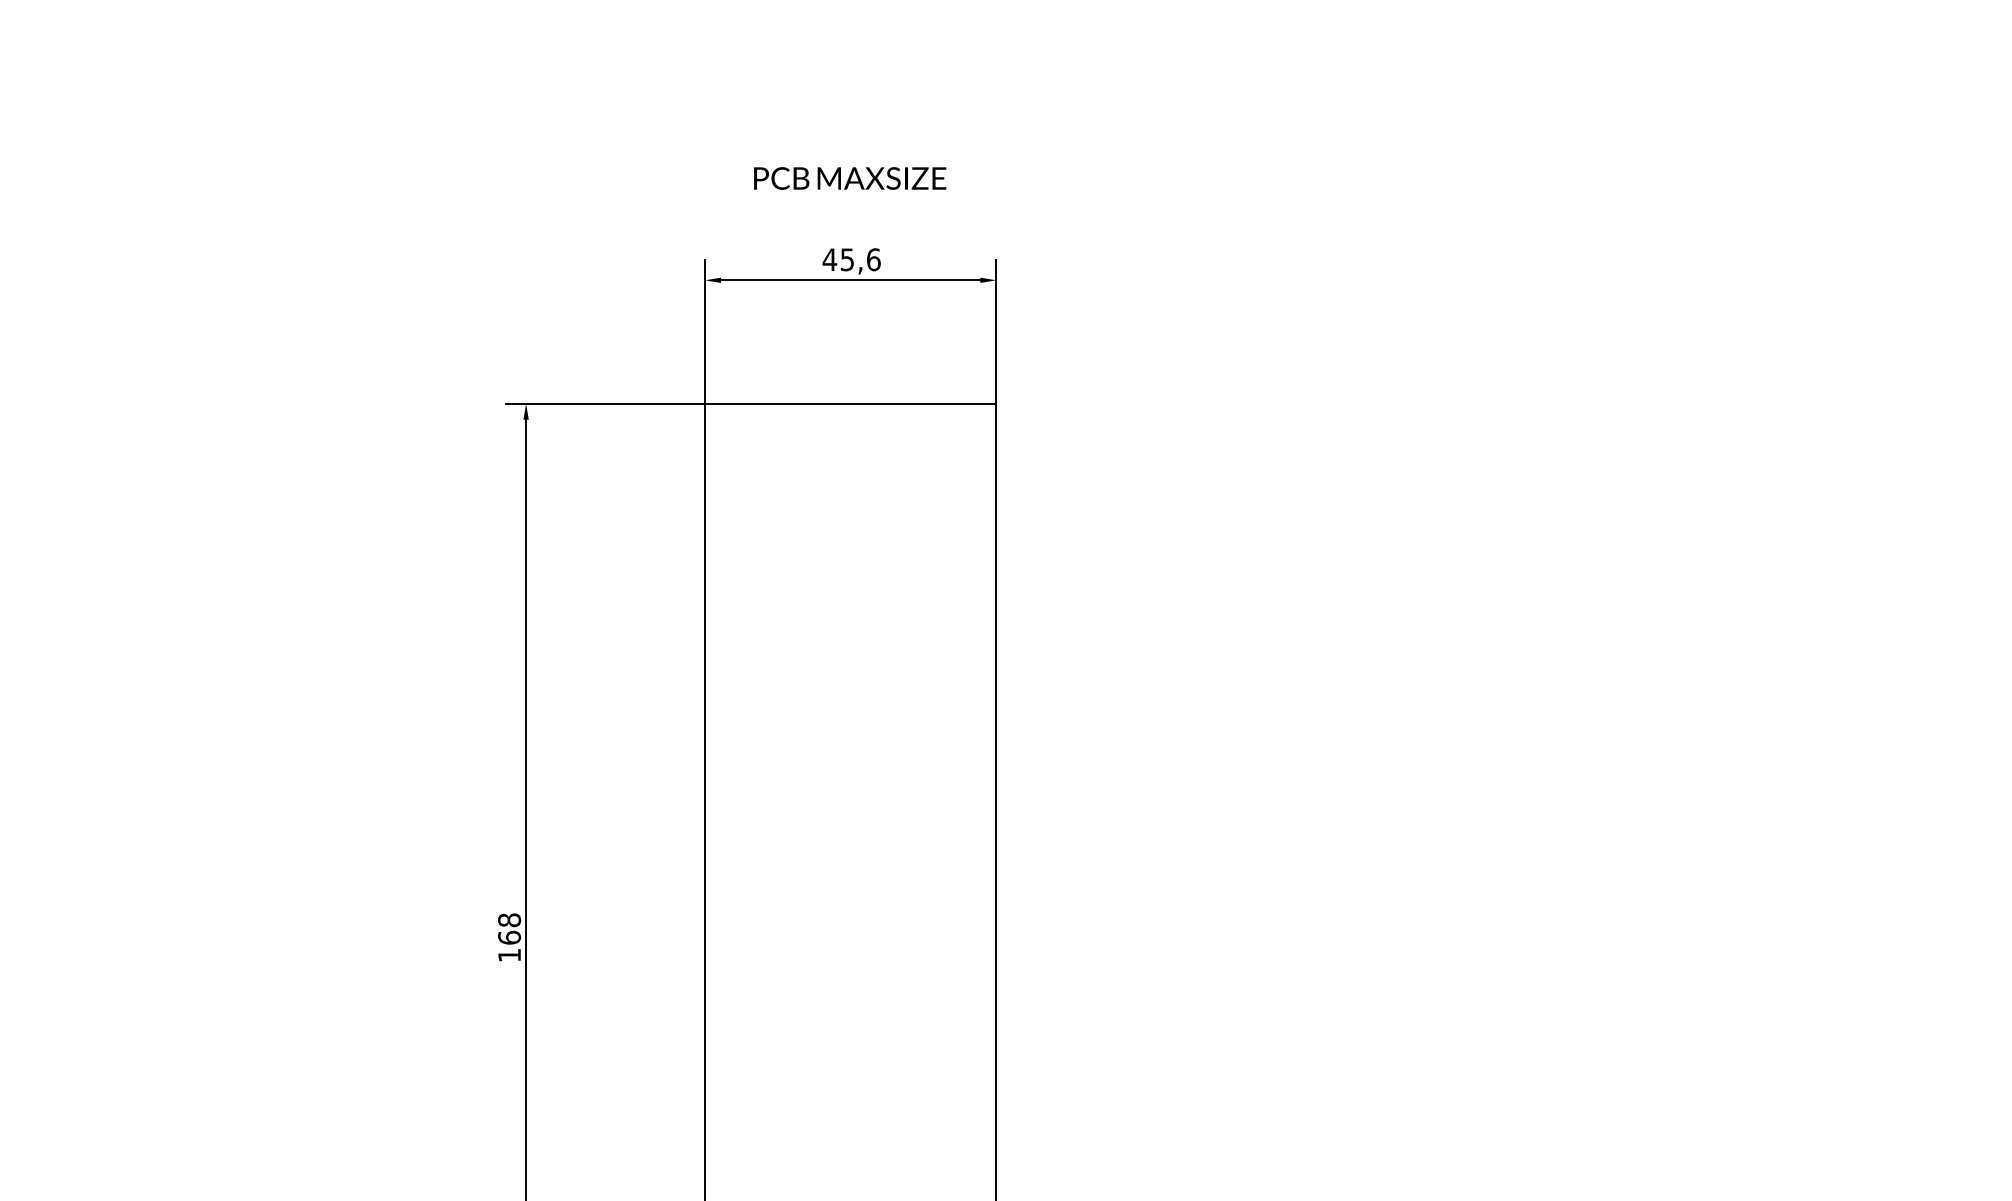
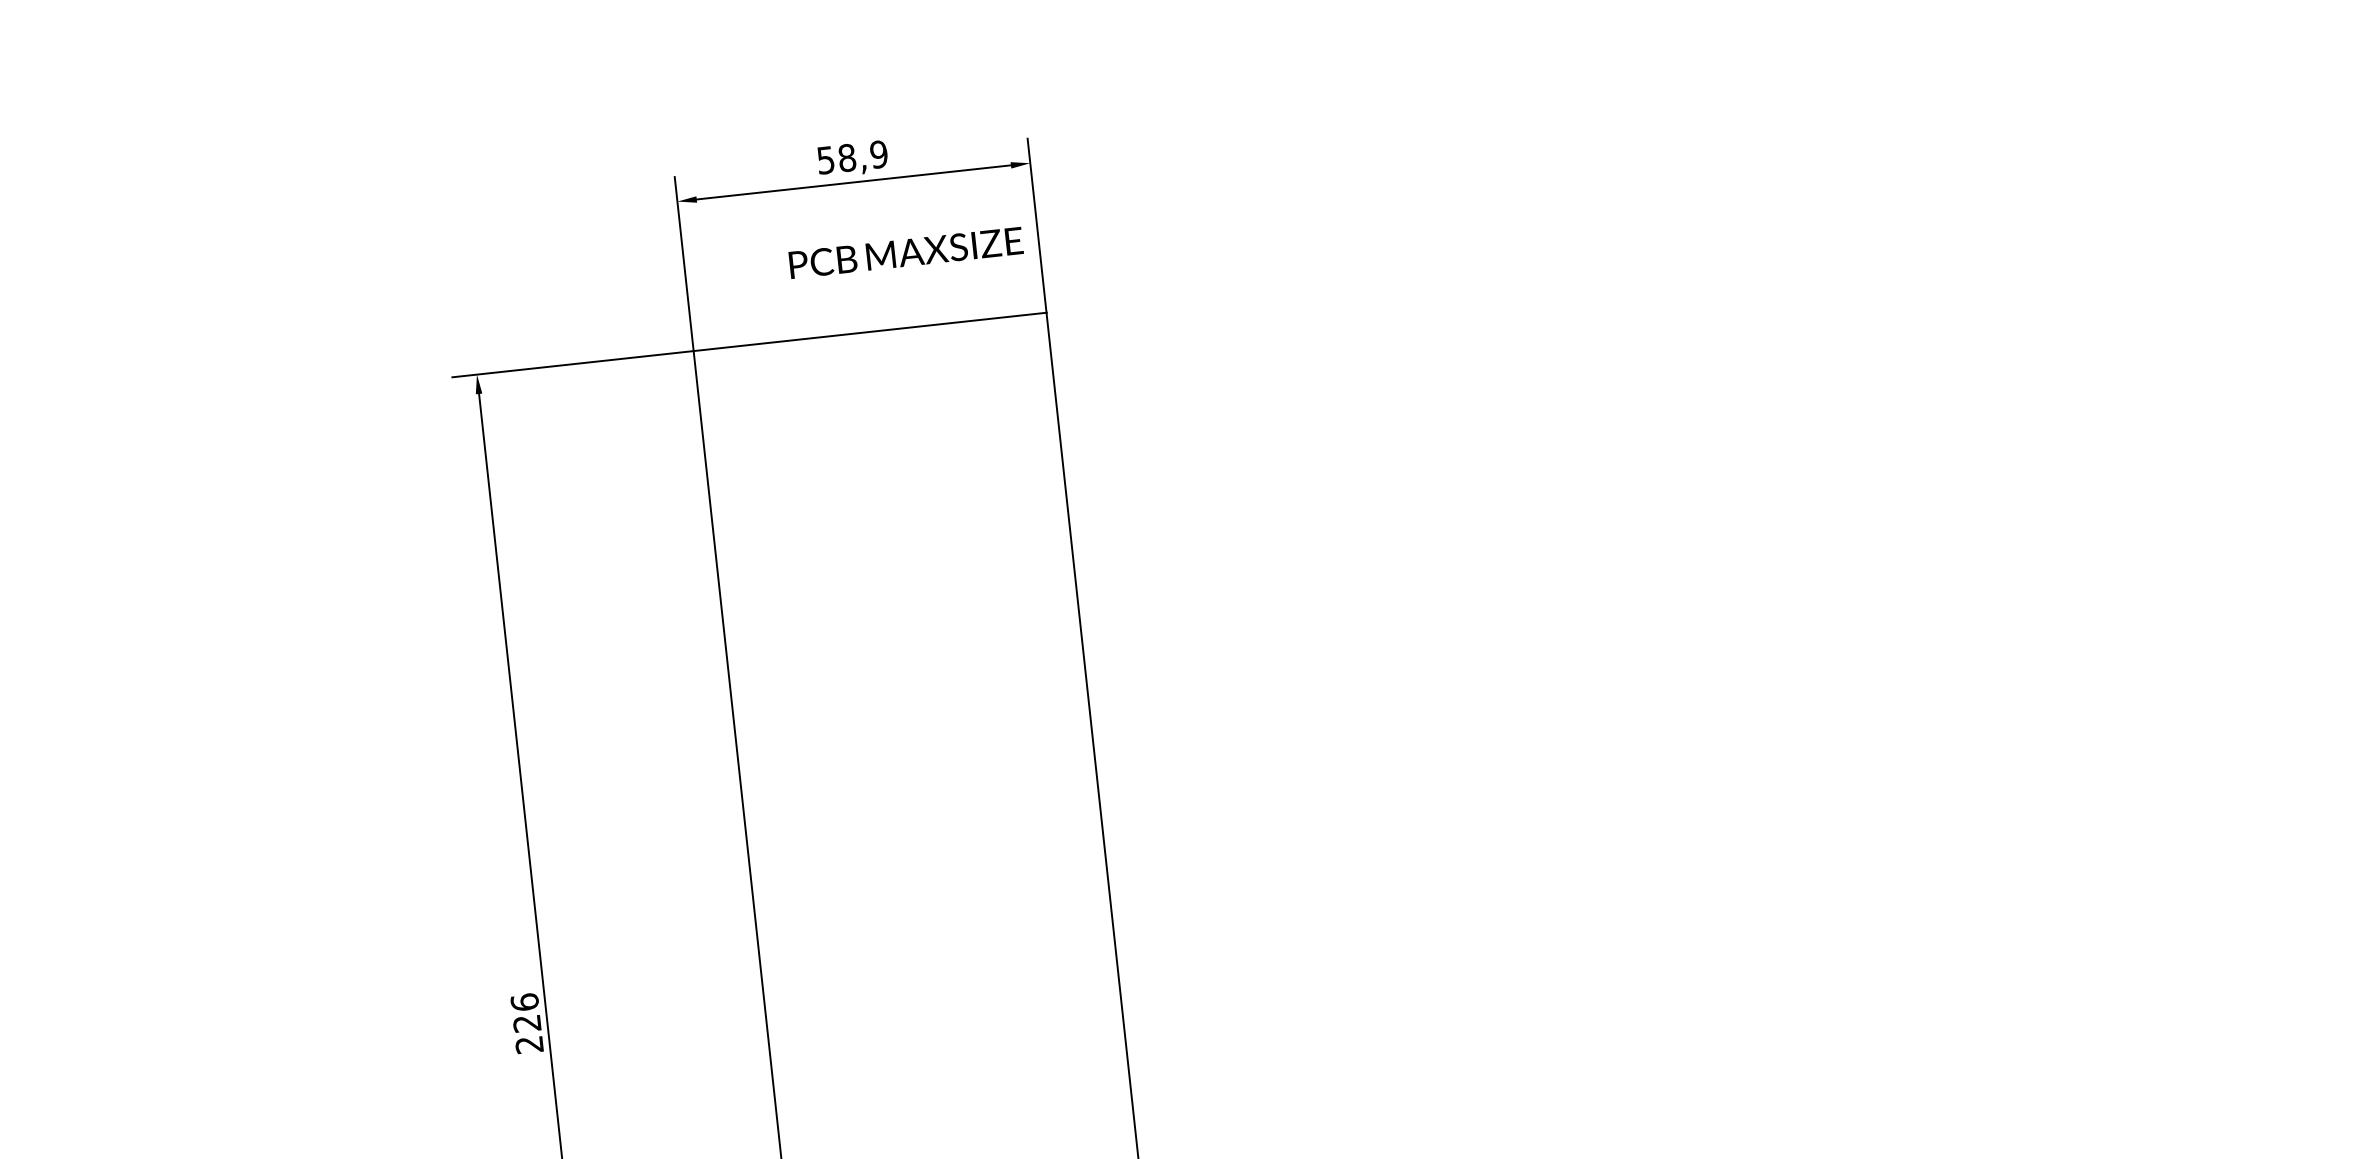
text: (850, 178) -> (906, 252), moved
text: (851, 259) -> (852, 157), 45,6 -> 58,9
text: (509, 937) -> (527, 1023), 168 -> 226

